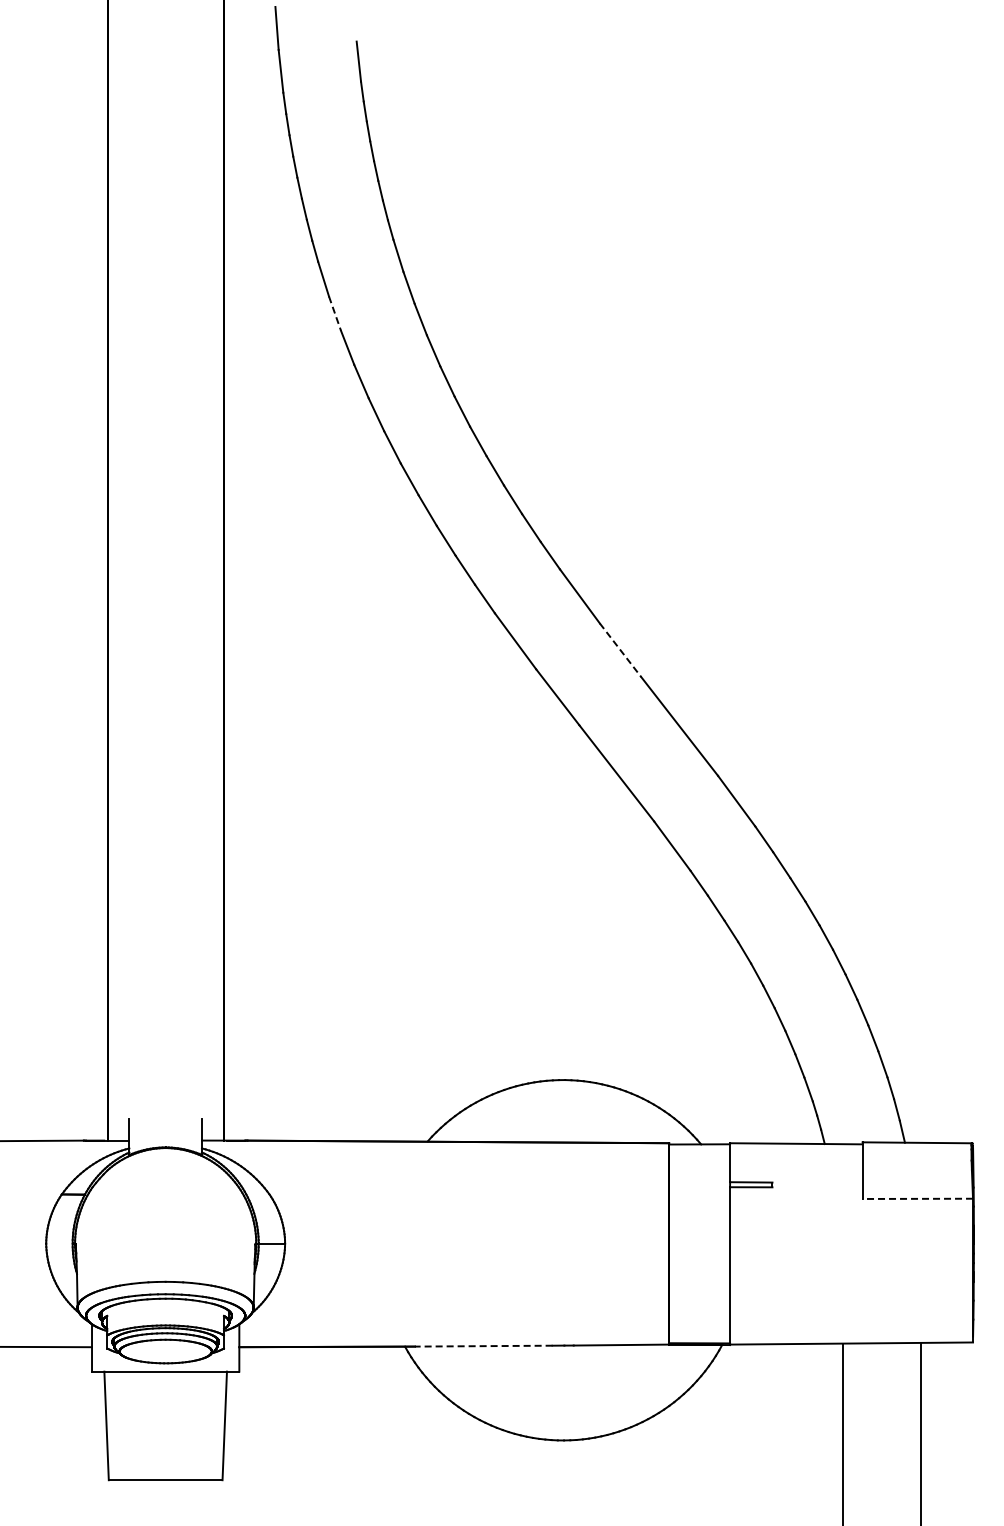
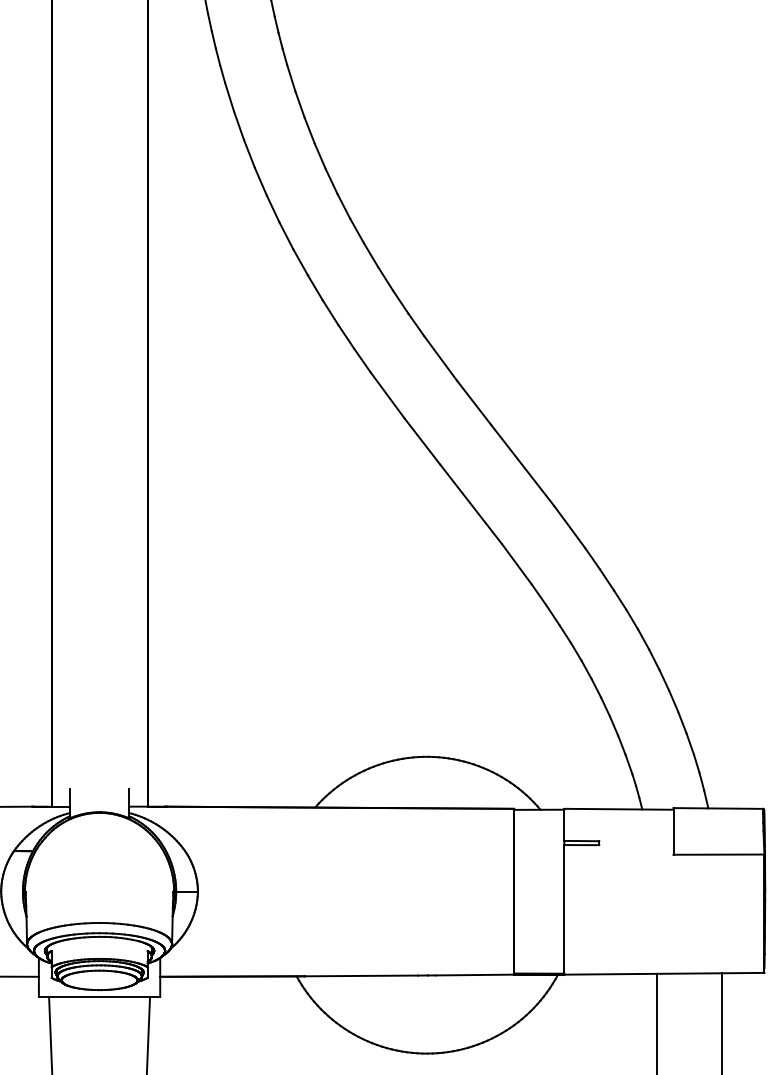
line: (335, 314) -> (239, 126), dashed -> solid
line: (620, 650) -> (474, 403), dashed -> solid
line: (917, 1198) -> (718, 854), dashed -> solid
line: (483, 1346) -> (361, 976), dashed -> solid

